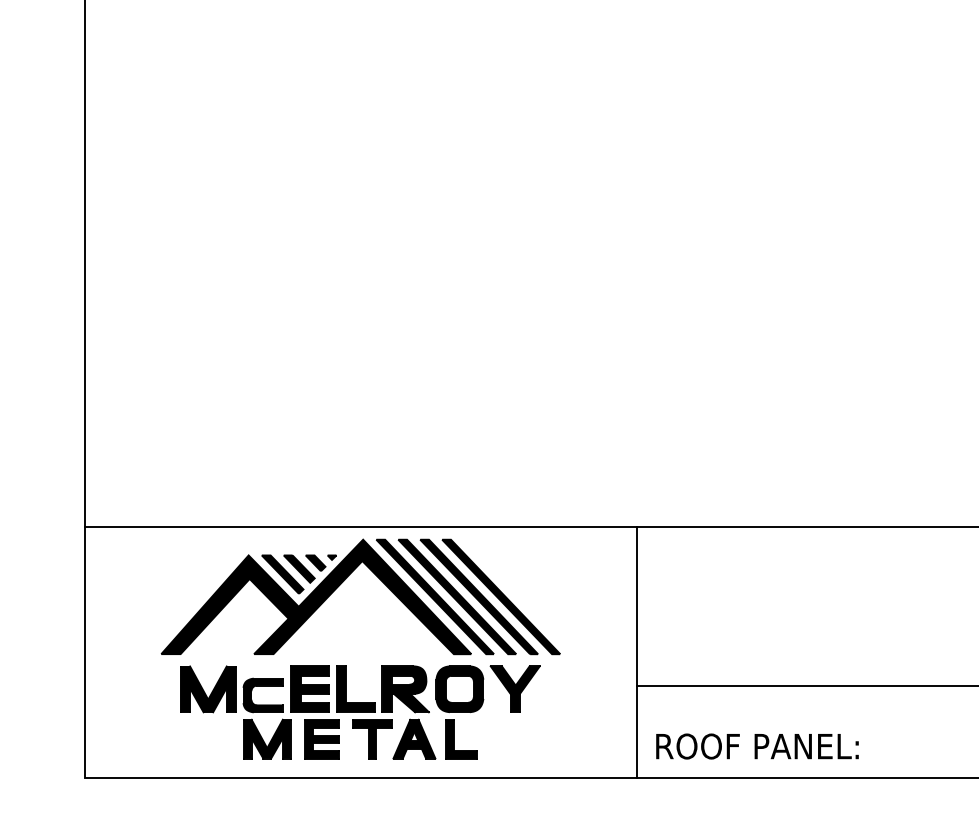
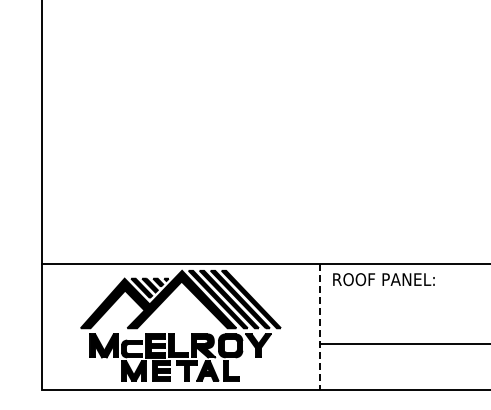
line: (636, 652) -> (319, 327), solid -> dashed
text: (756, 746) -> (383, 279), moved

